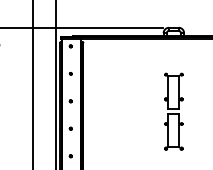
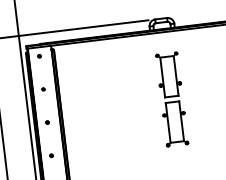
part: (173, 111) -> (171, 99), moved

